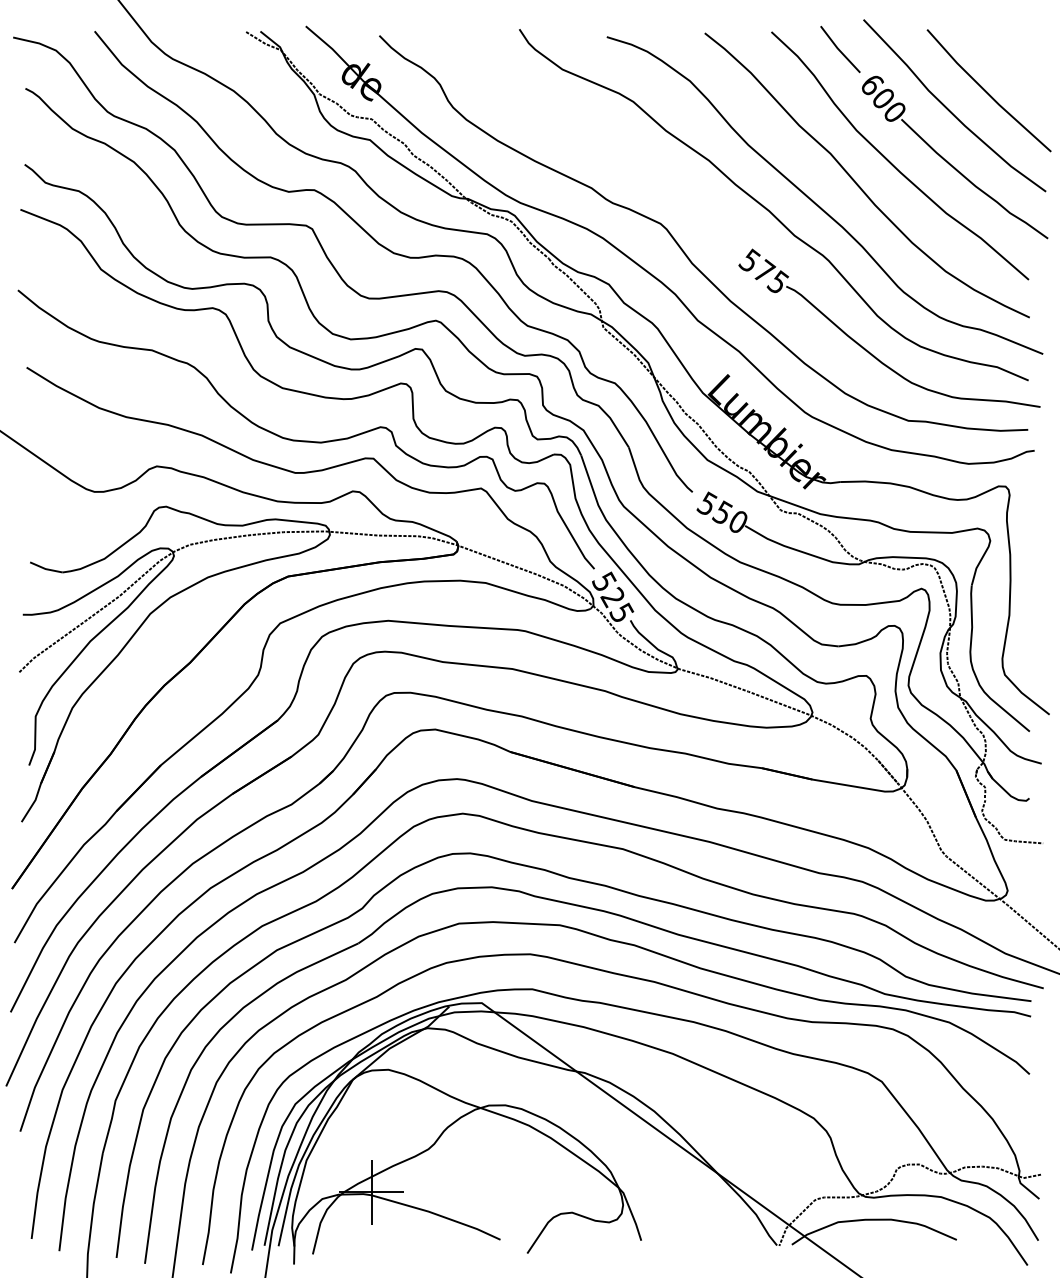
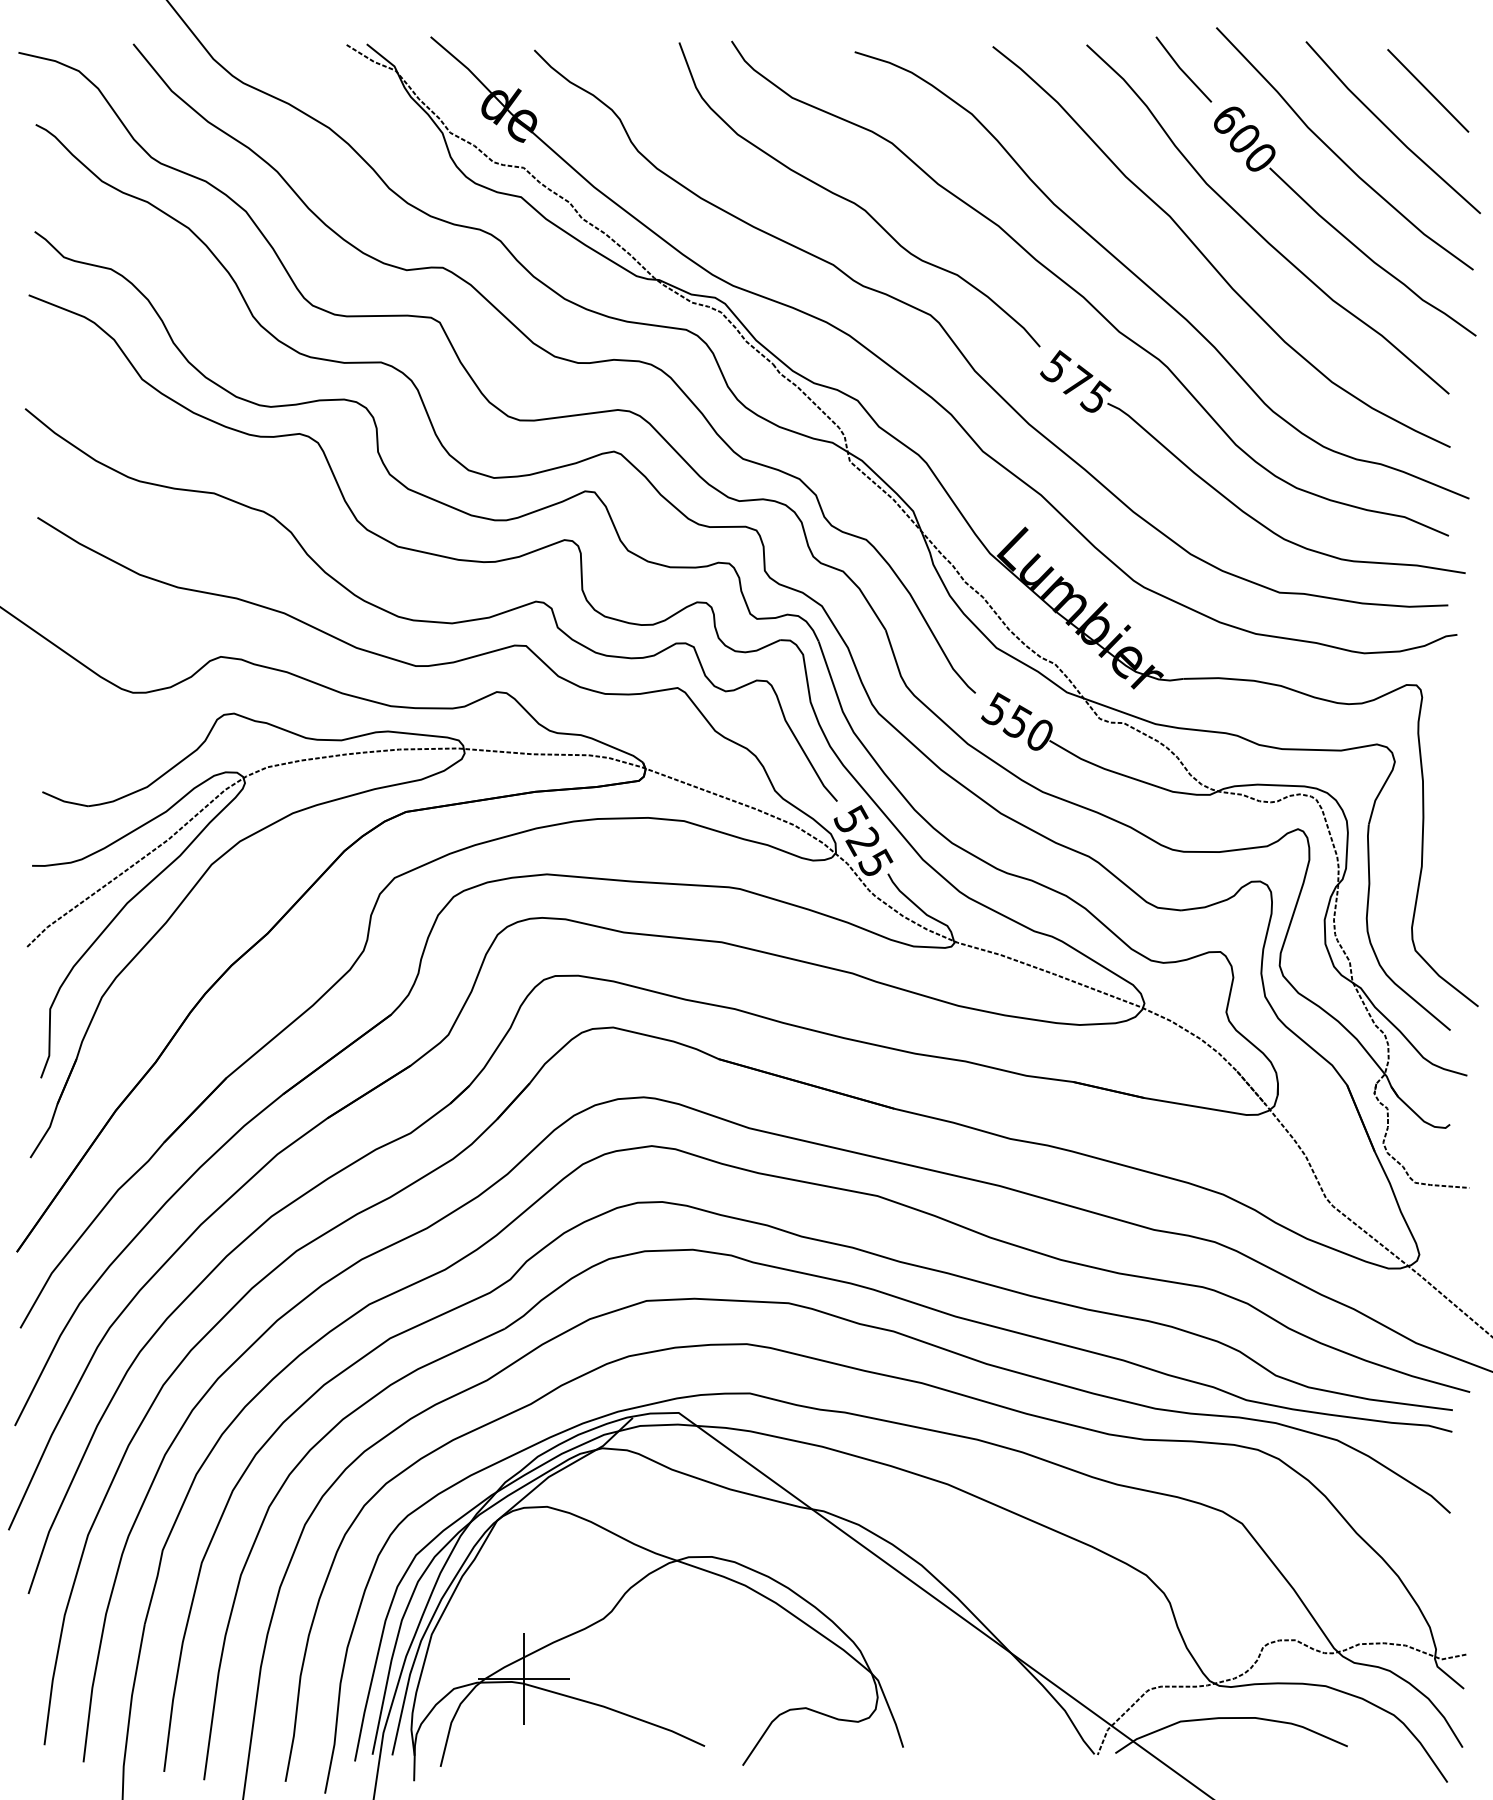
line: (1014, 64) -> (1428, 90), added
curve: (607, 143) -> (855, 202), added

